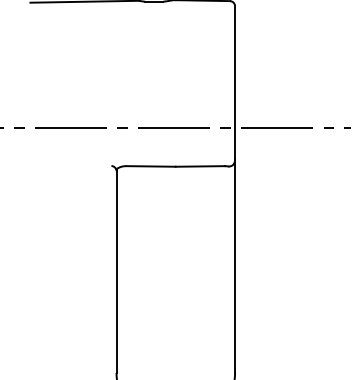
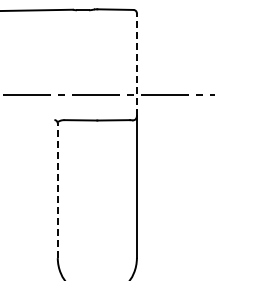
line: (234, 82) -> (136, 64), solid -> dashed
line: (116, 271) -> (57, 190), solid -> dashed

